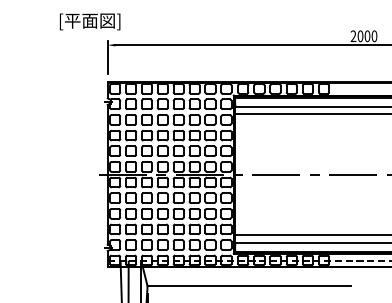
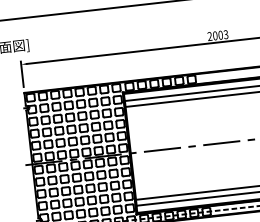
text: (374, 36) -> (226, 34), 2000 -> 2003

